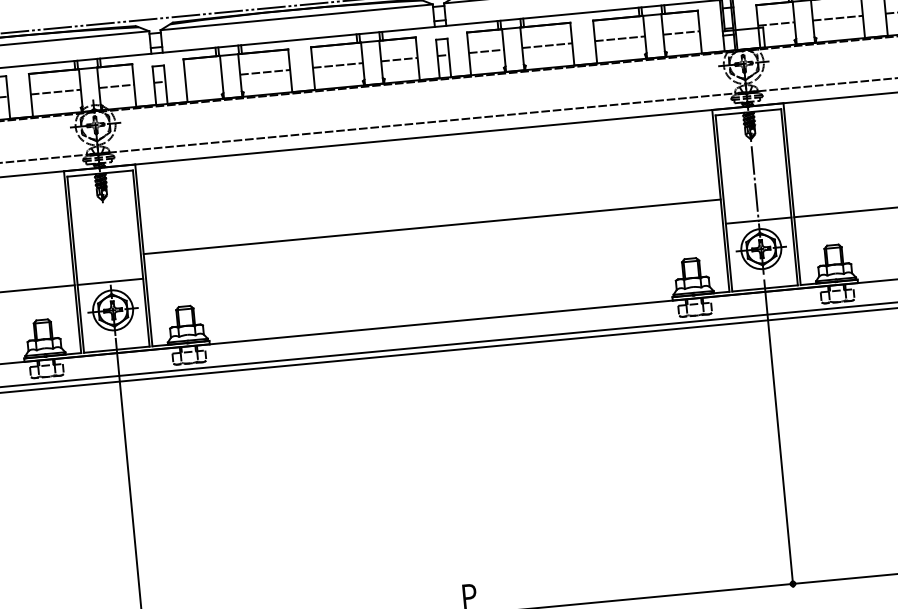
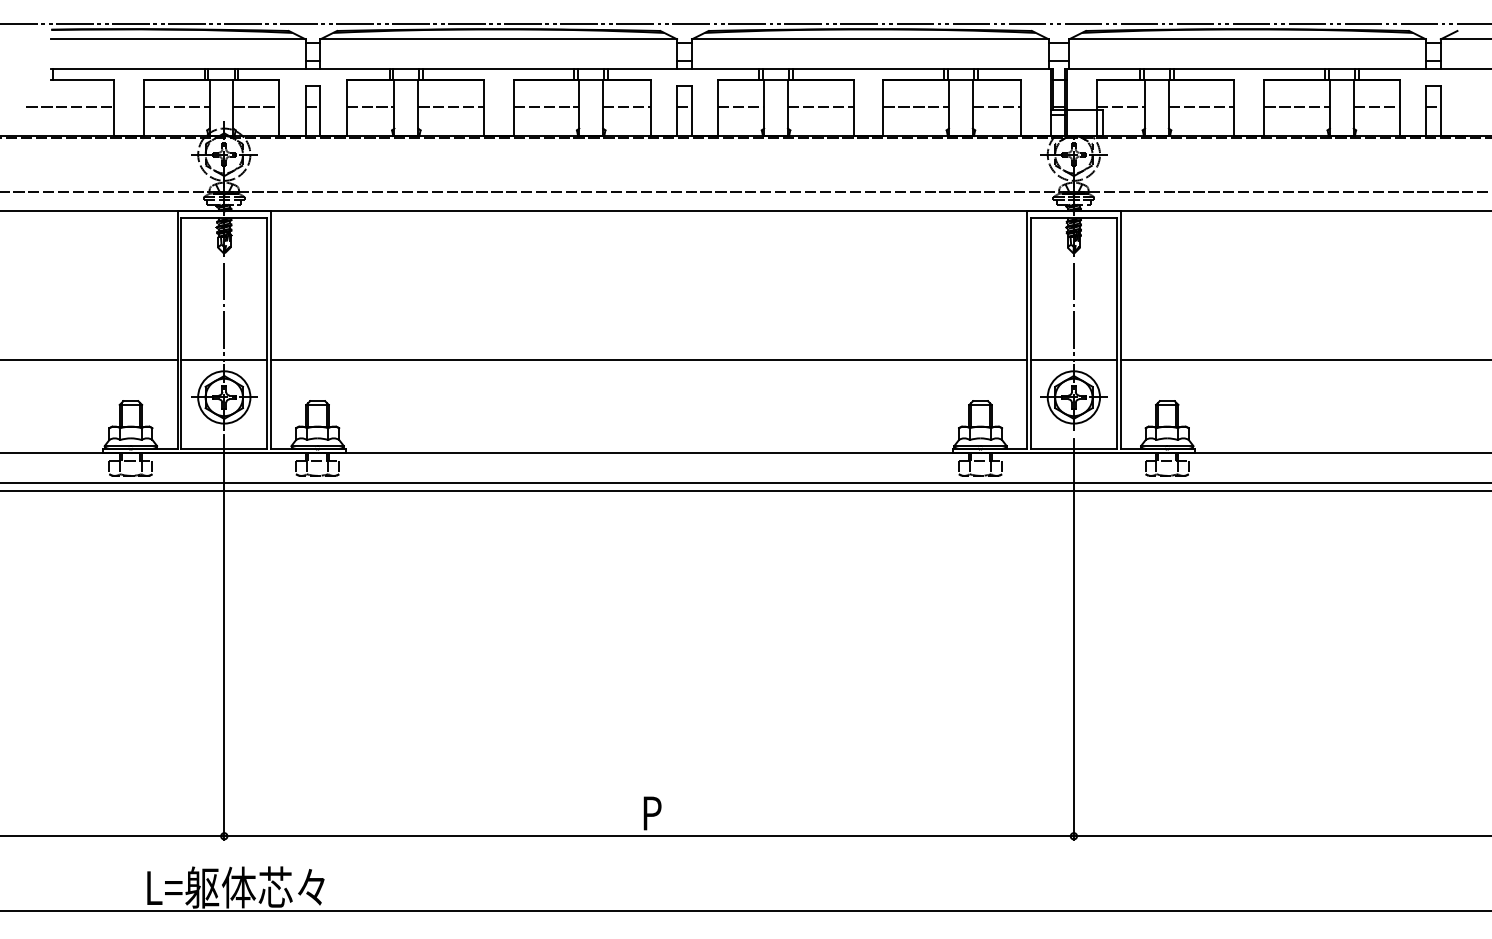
line: (203, 77) -> (370, 106), added
line: (431, 227) -> (648, 360), moved
line: (107, 244) -> (224, 311), added

